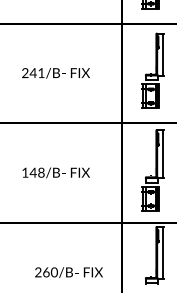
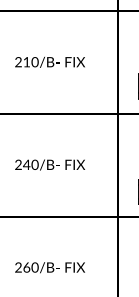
text: (36, 73) -> (30, 62), 241/B -> 210/B
text: (33, 172) -> (26, 164), 148/B -> 240/B
text: (68, 272) -> (49, 267), moved

